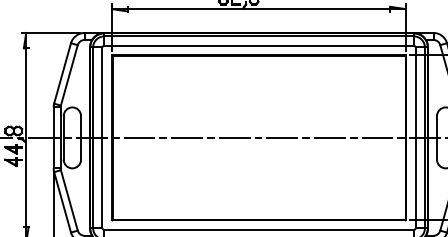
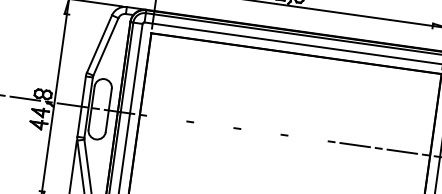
line: (139, 137) -> (166, 118), removed
line: (186, 137) -> (213, 124), removed
line: (234, 137) -> (260, 131), removed
line: (282, 137) -> (308, 138), removed

